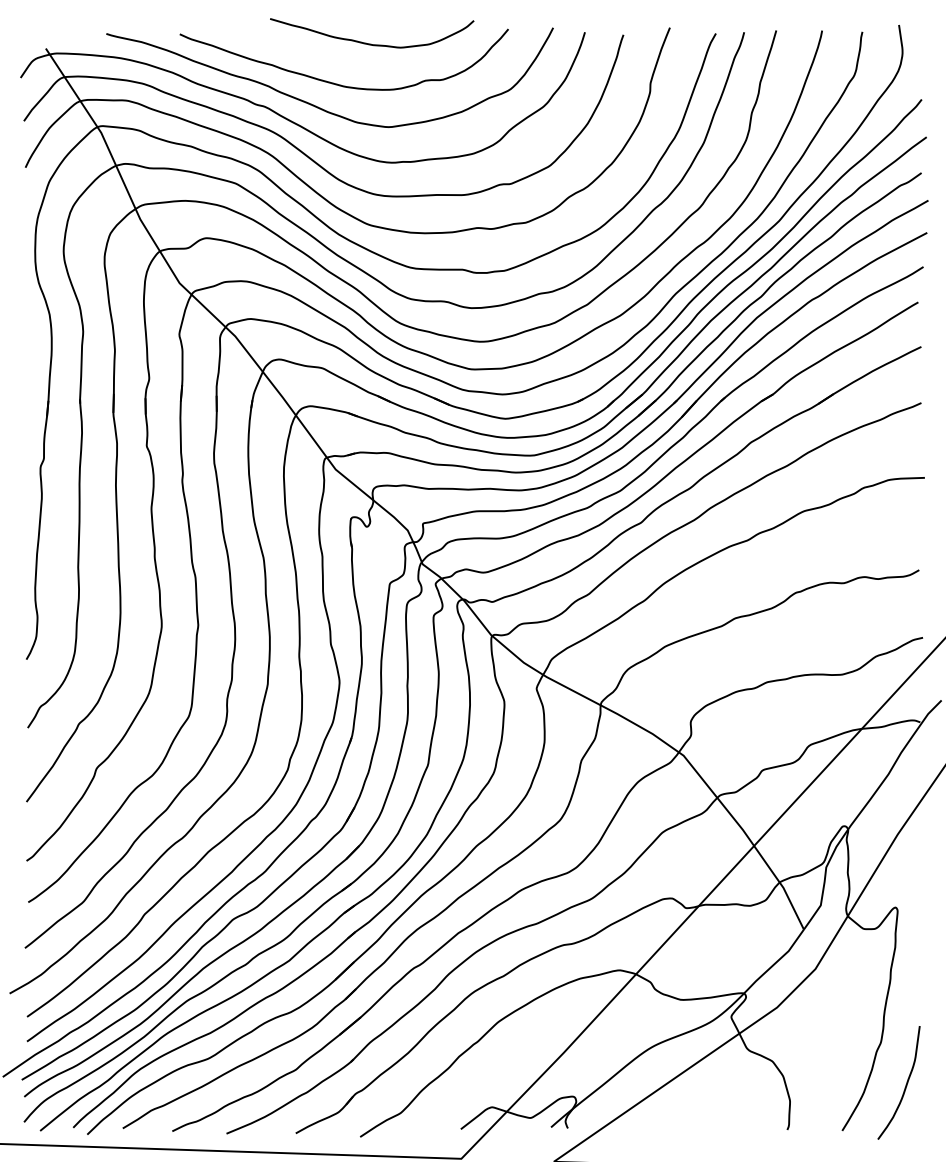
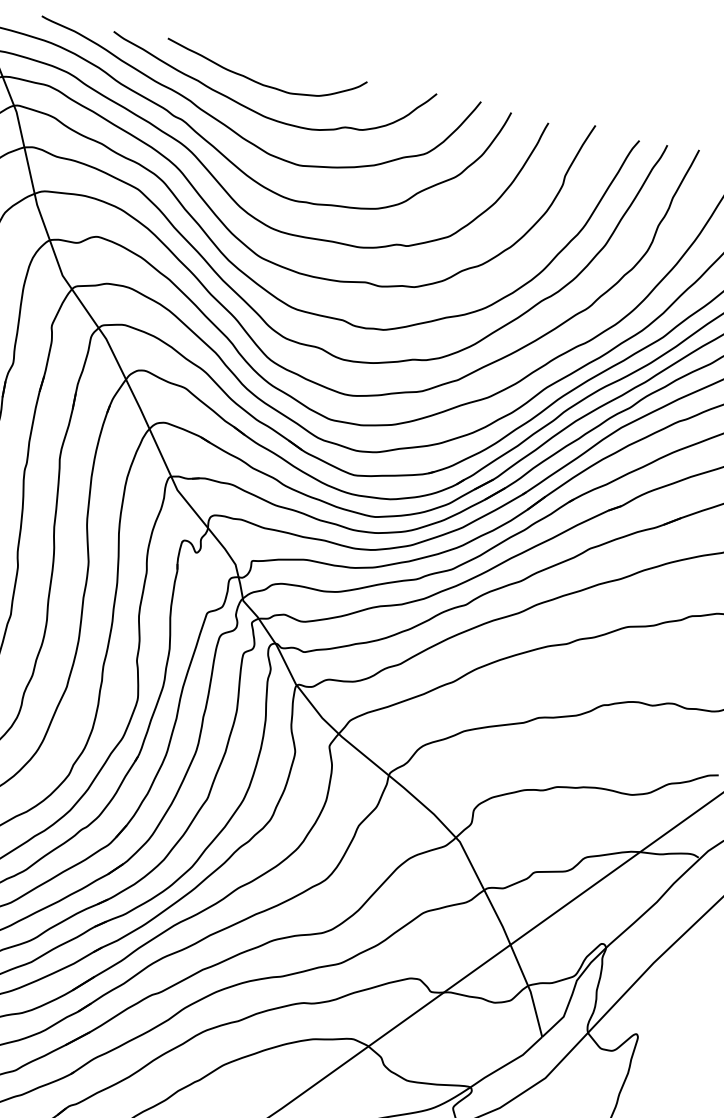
curve: (371, 43) -> (262, 83), moved

